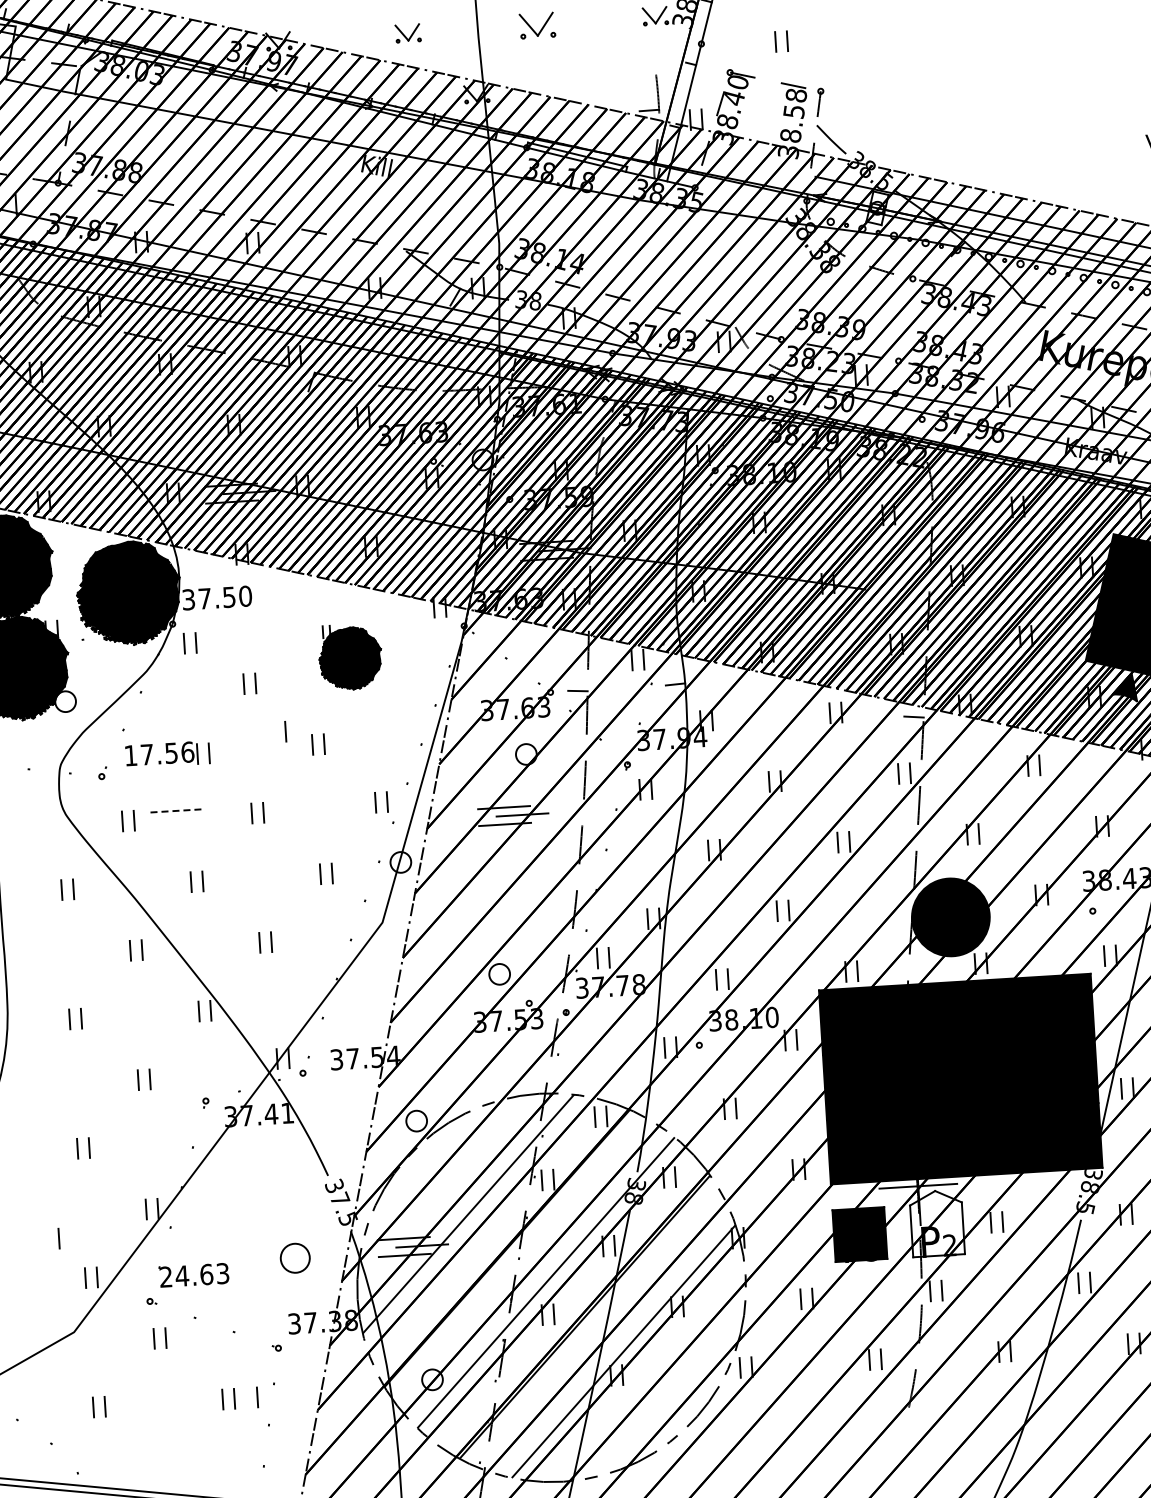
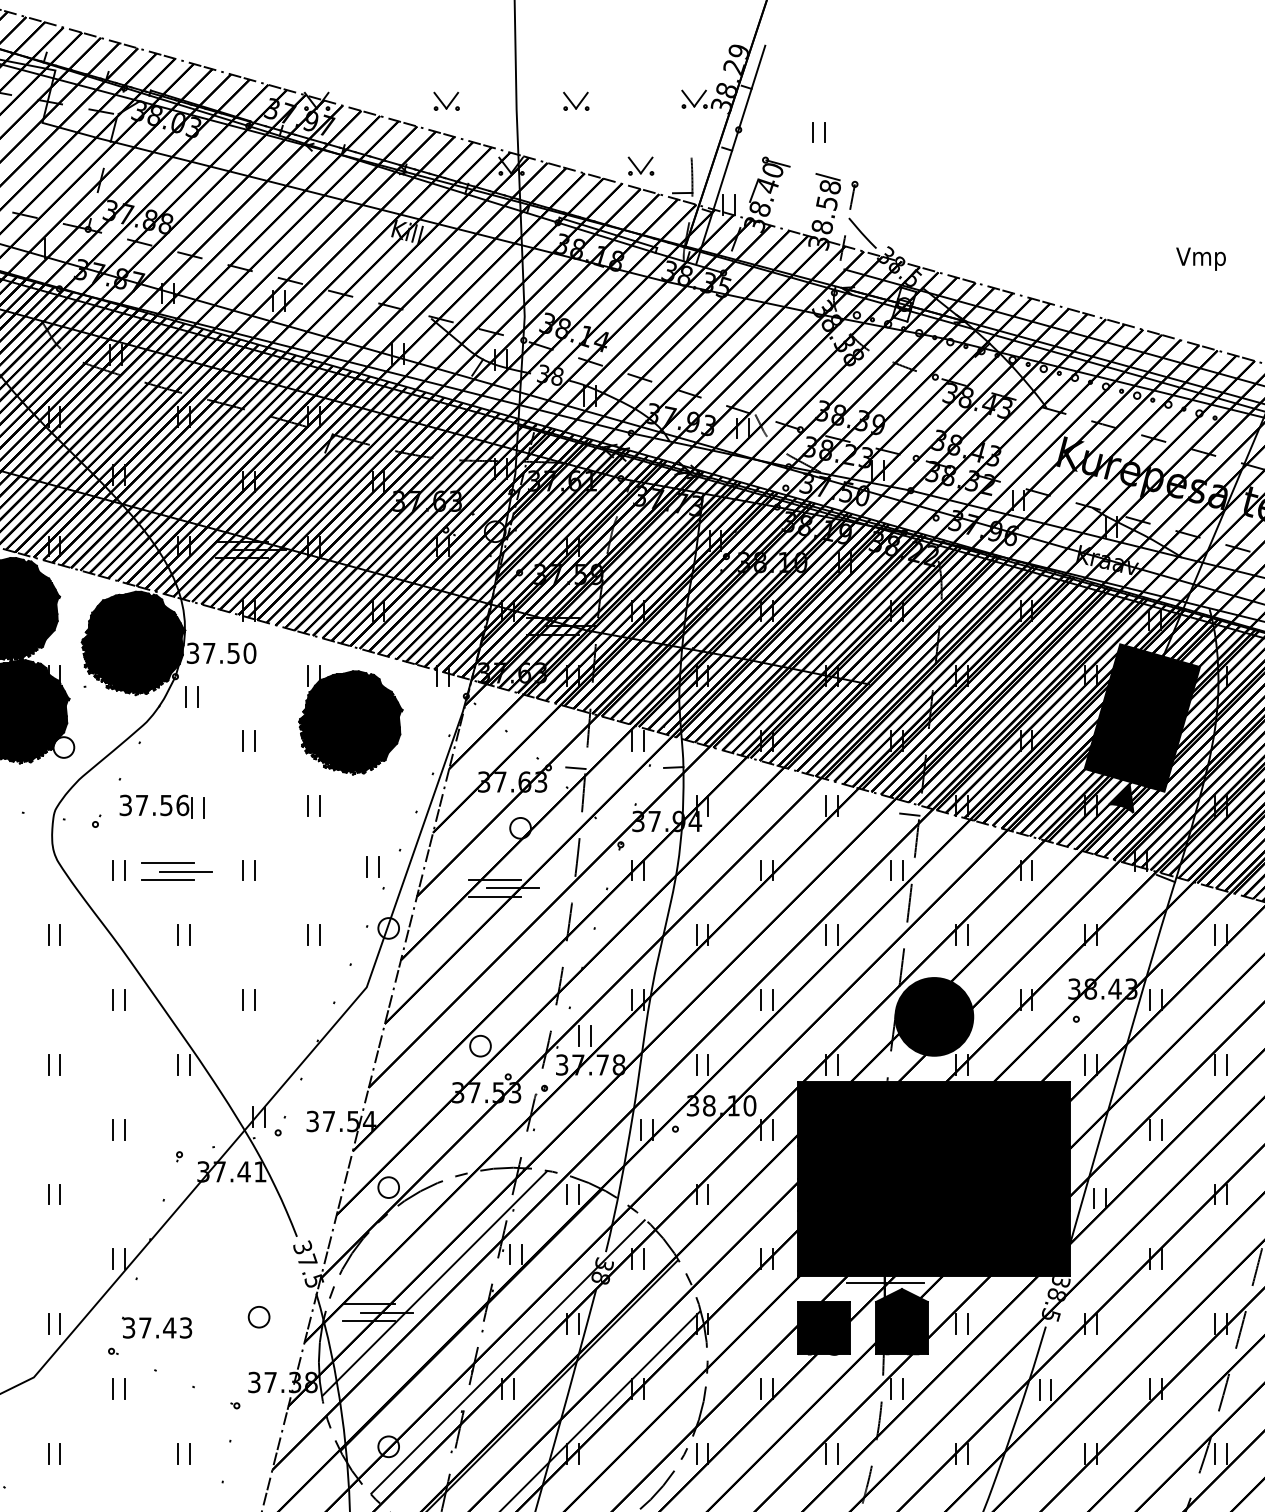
part: (537, 24) -> (576, 100), size x0.71
part: (605, 85) -> (640, 165), added
part: (350, 657) -> (350, 720), size x1.67
line: (285, 731) -> (281, 790), removed
text: (130, 755) -> (125, 805), 17.56 -> 37.56
line: (176, 811) -> (167, 863), dashed -> solid
line: (194, 818) -> (185, 871), added
line: (177, 828) -> (167, 880), added
fill: (936, 1223) -> (901, 1321), added
line: (58, 1238) -> (24, 1282), removed
circle: (294, 1258) -> (258, 1317), size x0.71
text: (186, 1275) -> (149, 1327), 24.63 -> 37.43
line: (257, 1397) -> (212, 1453), removed

